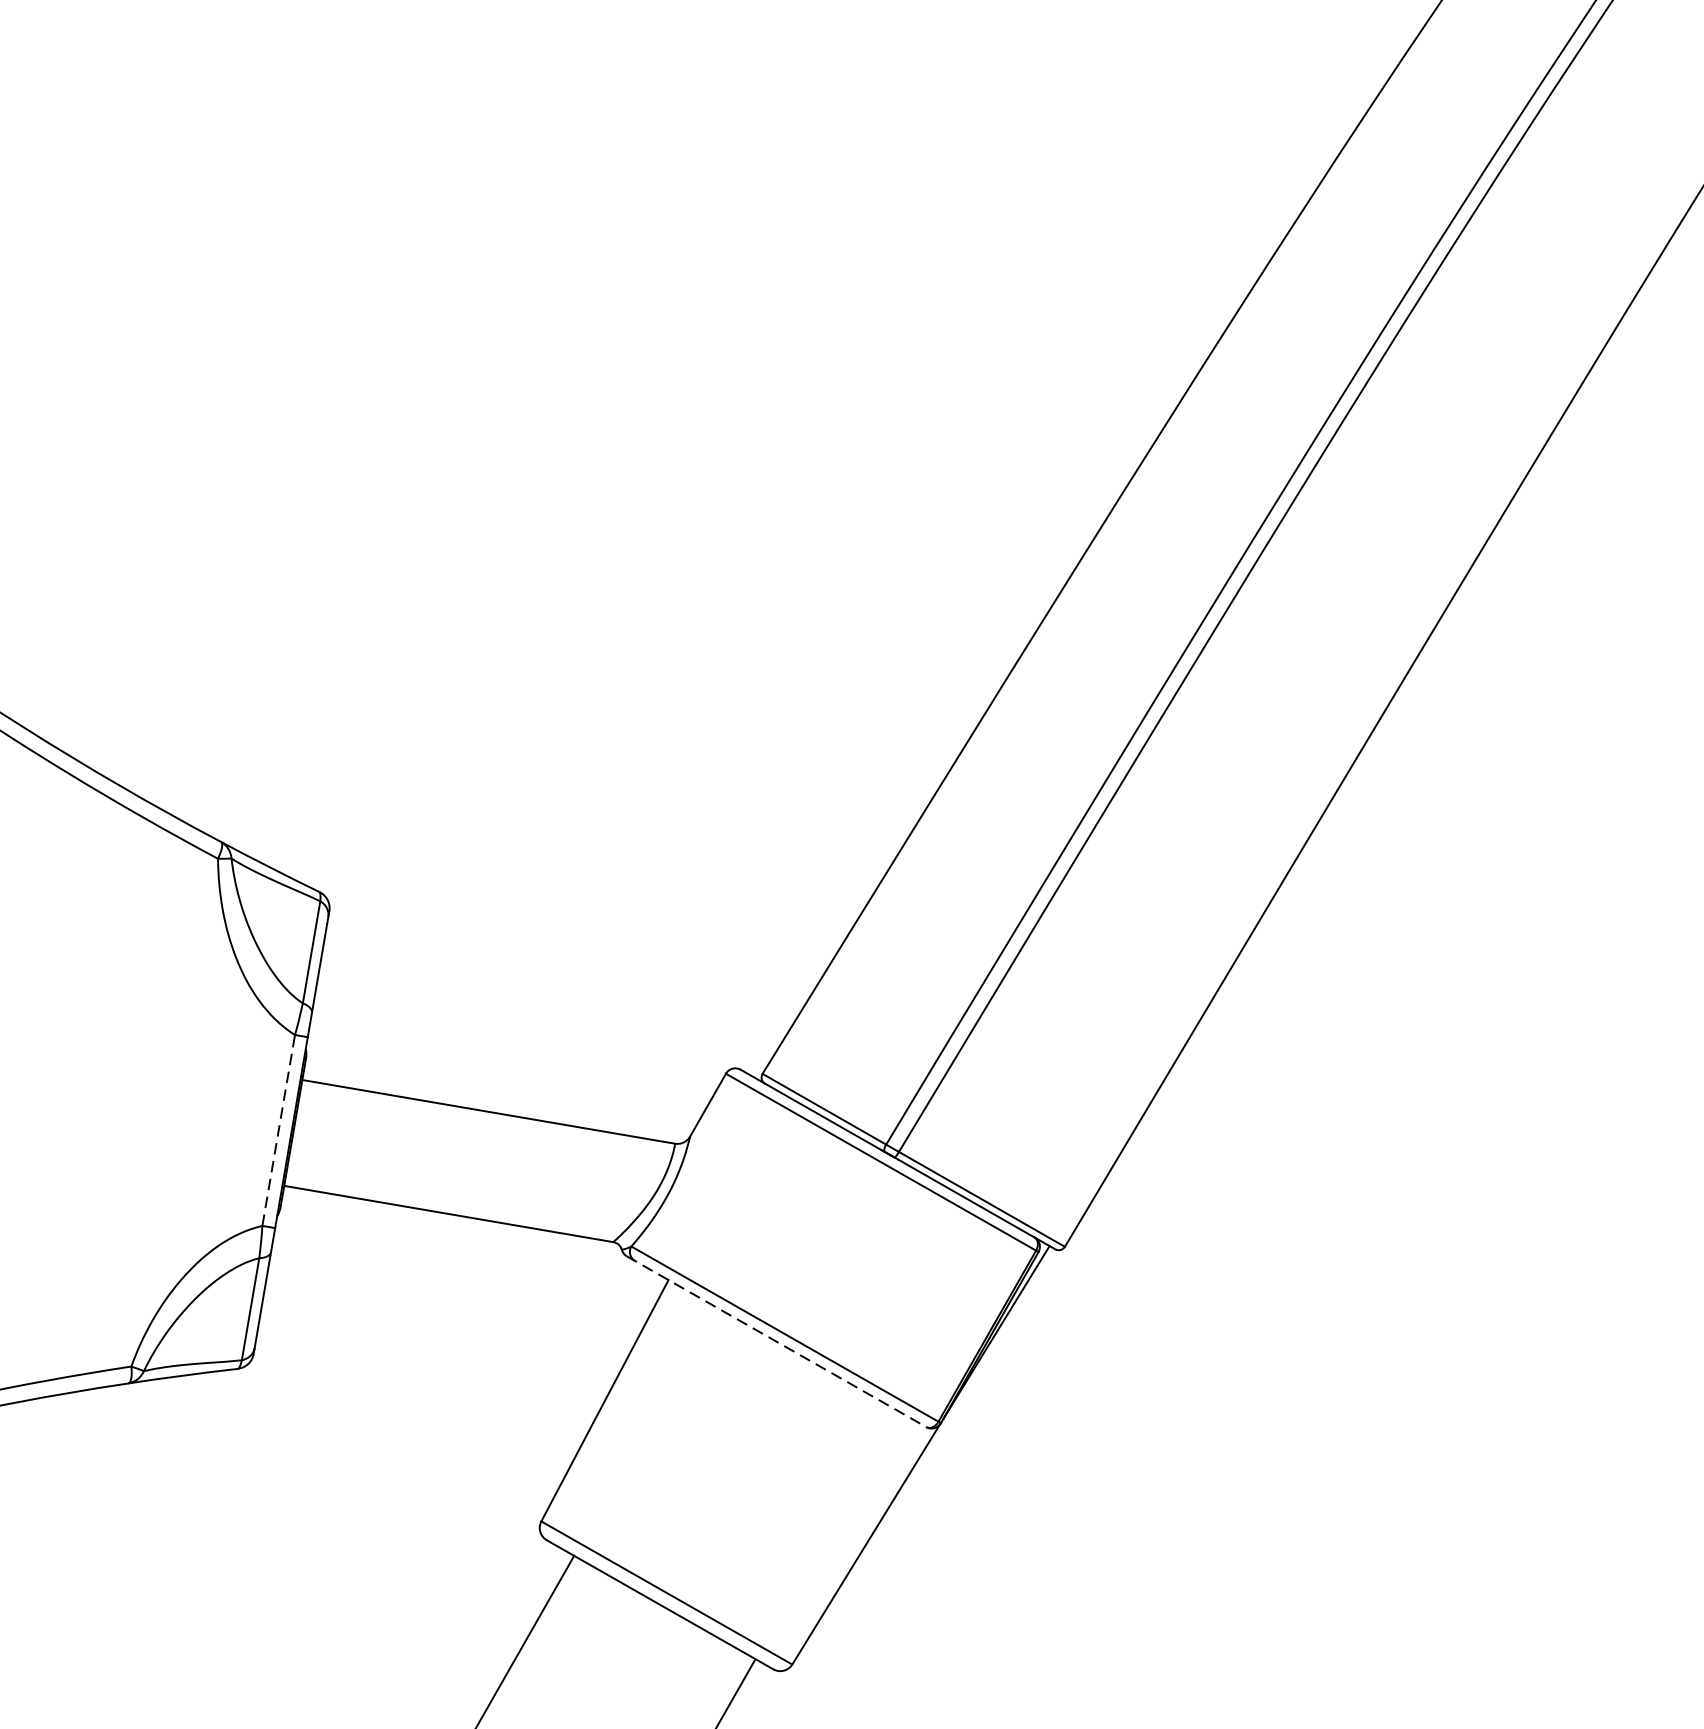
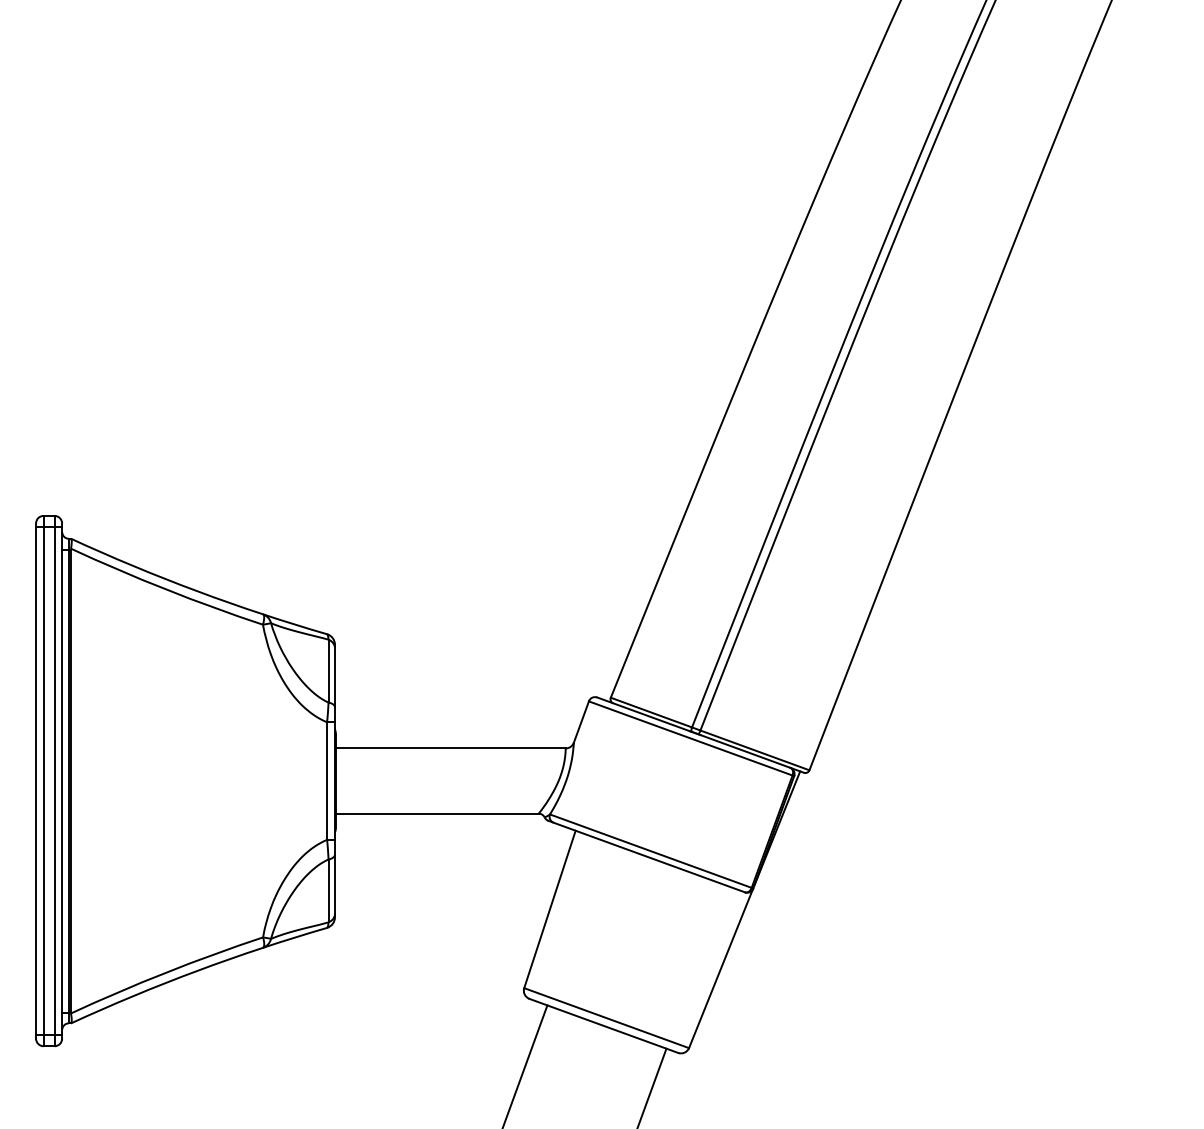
line: (279, 1131) -> (327, 781), dashed -> solid
line: (776, 1341) -> (646, 856), dashed -> solid

